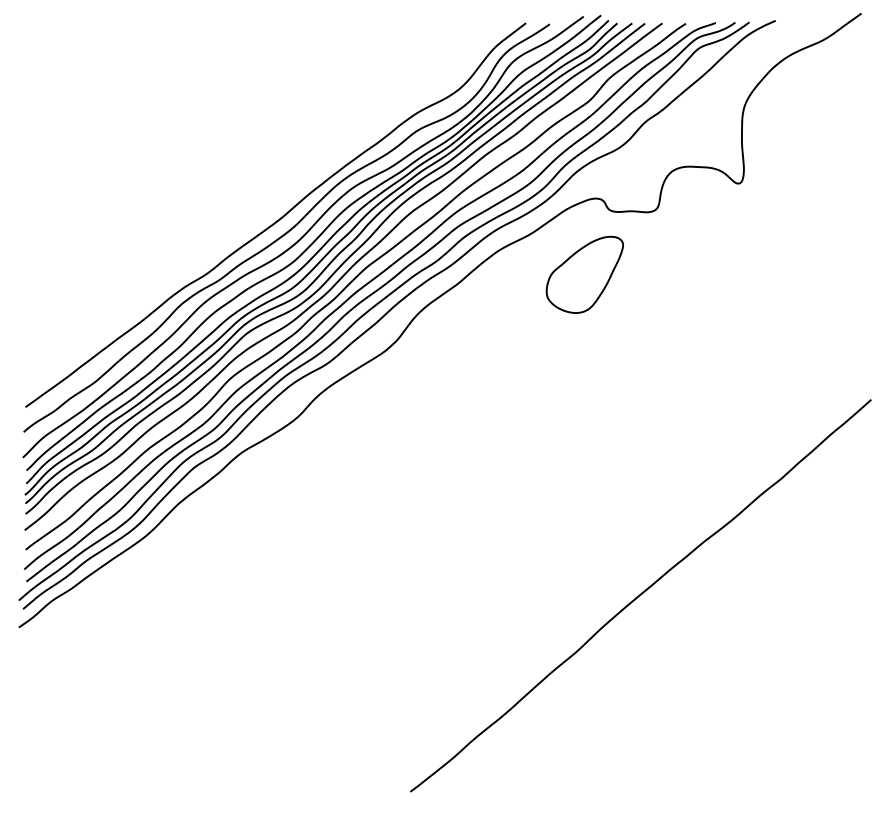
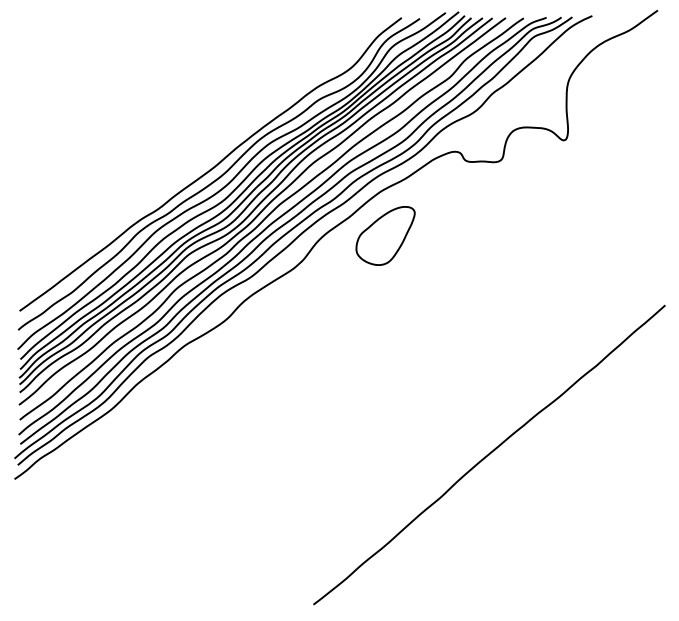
part: (584, 274) -> (385, 235), moved

